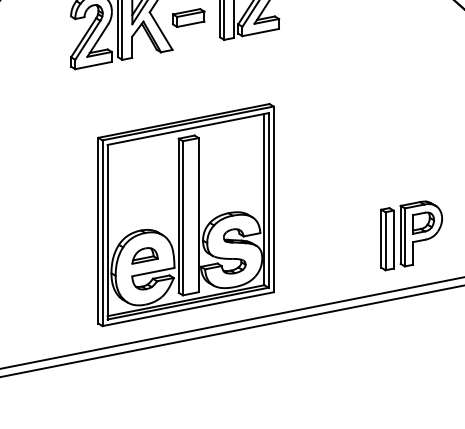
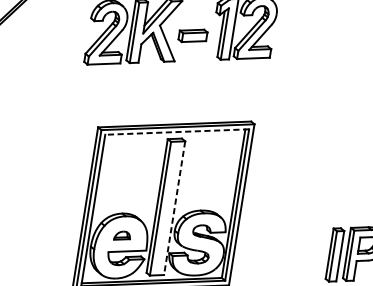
line: (187, 129) -> (176, 132), solid -> dashed
line: (198, 215) -> (174, 208), solid -> dashed
part: (144, 255) -> (122, 235), size x0.7

